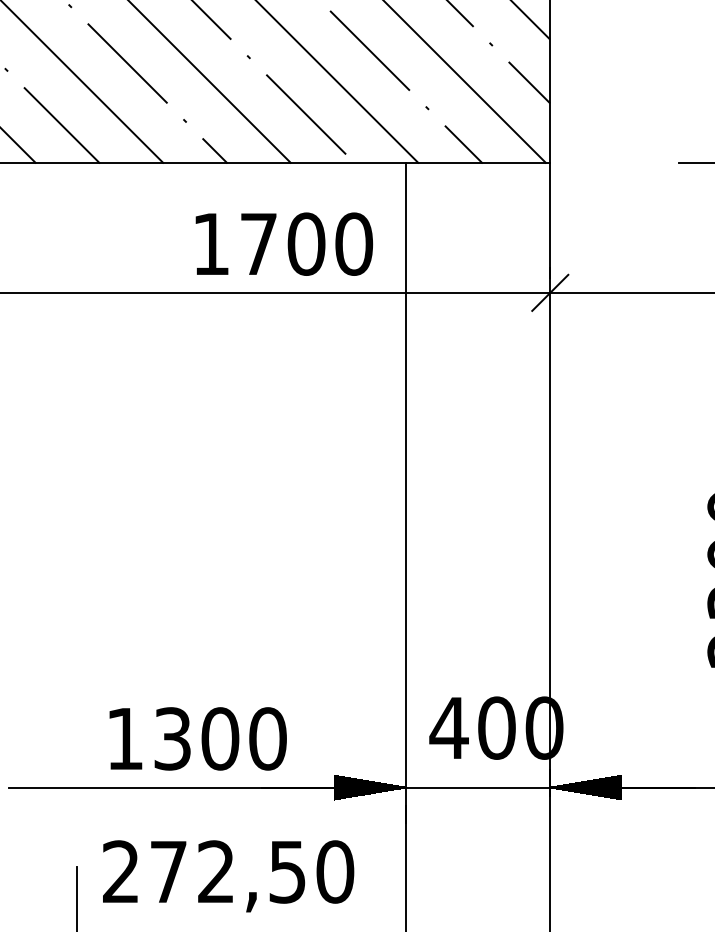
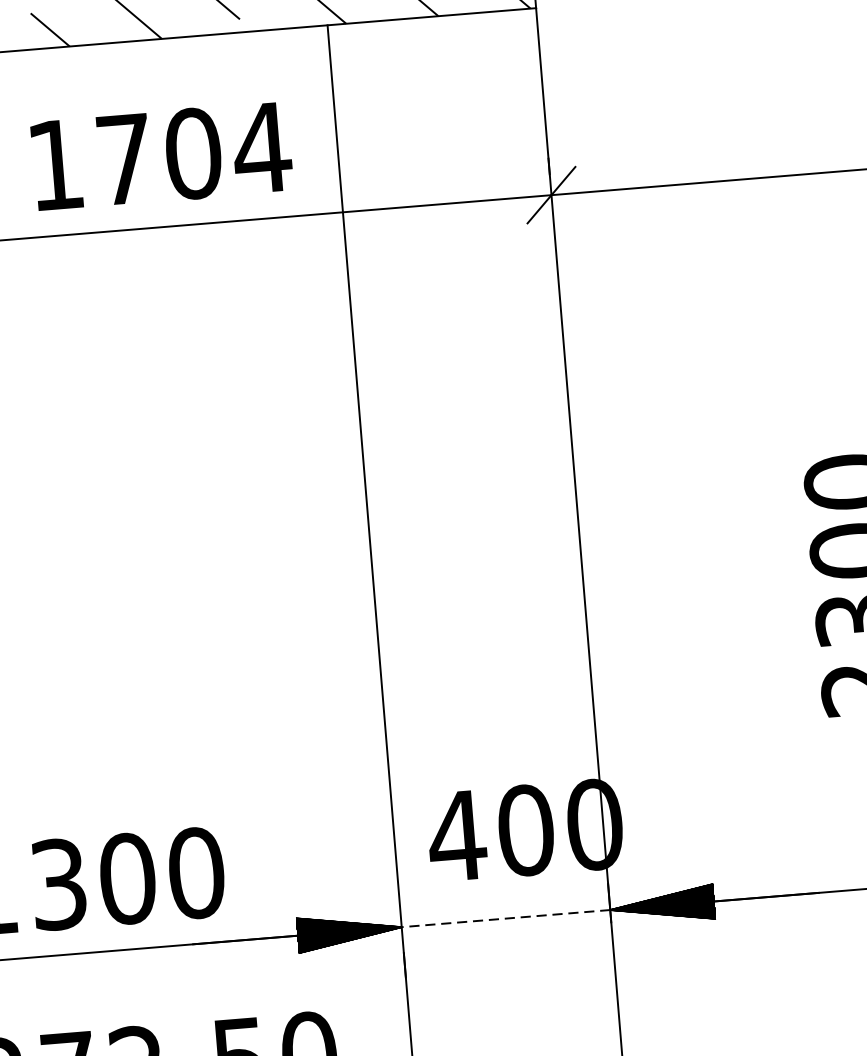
text: (353, 243) -> (261, 147), 1700 -> 1704
line: (477, 787) -> (505, 918), solid -> dashed

